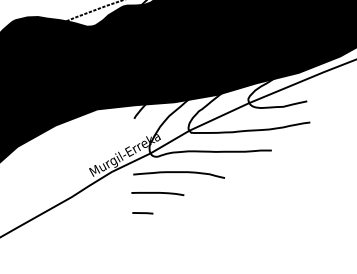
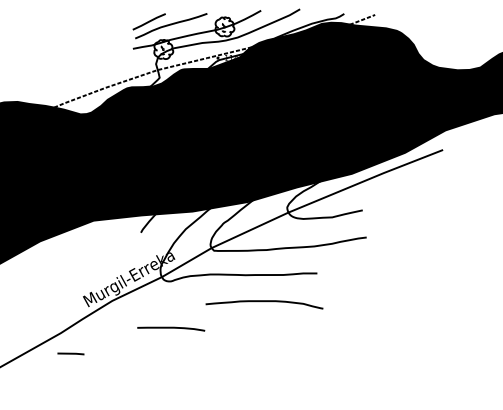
curve: (179, 173) -> (264, 302), moved
line: (142, 212) -> (70, 353), moved

